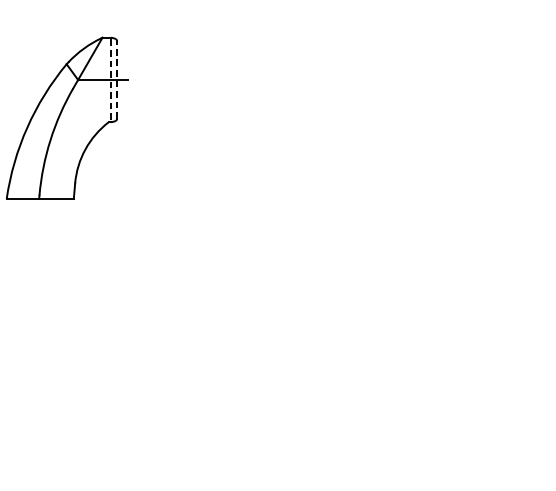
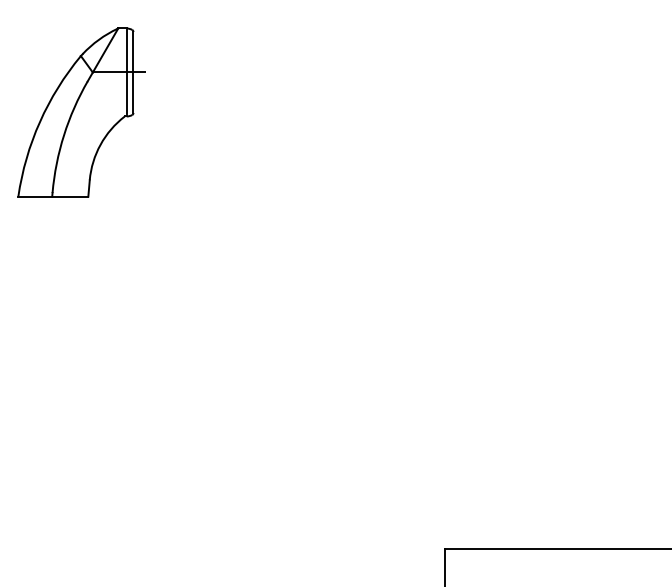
line: (110, 79) -> (126, 72), dashed -> solid
line: (117, 79) -> (133, 72), dashed -> solid

